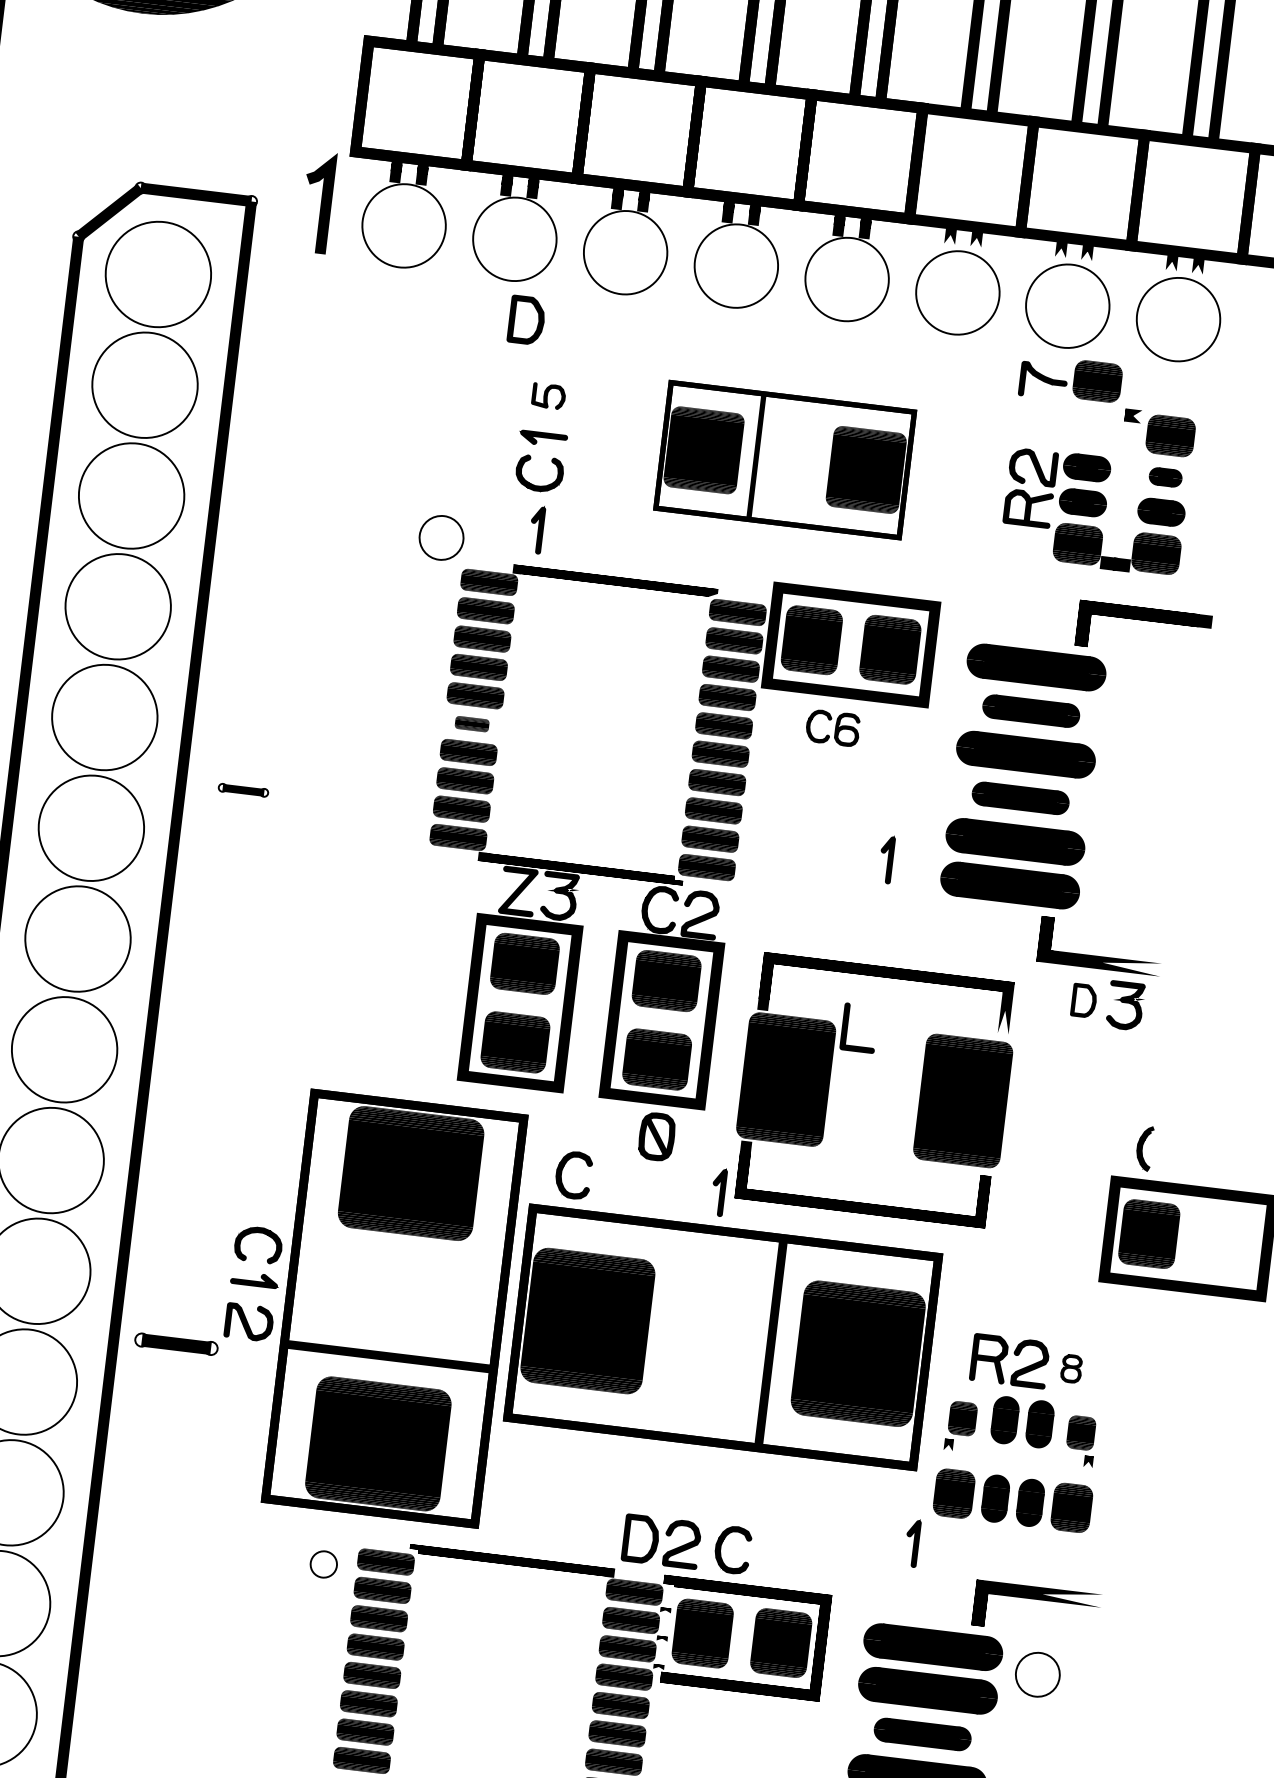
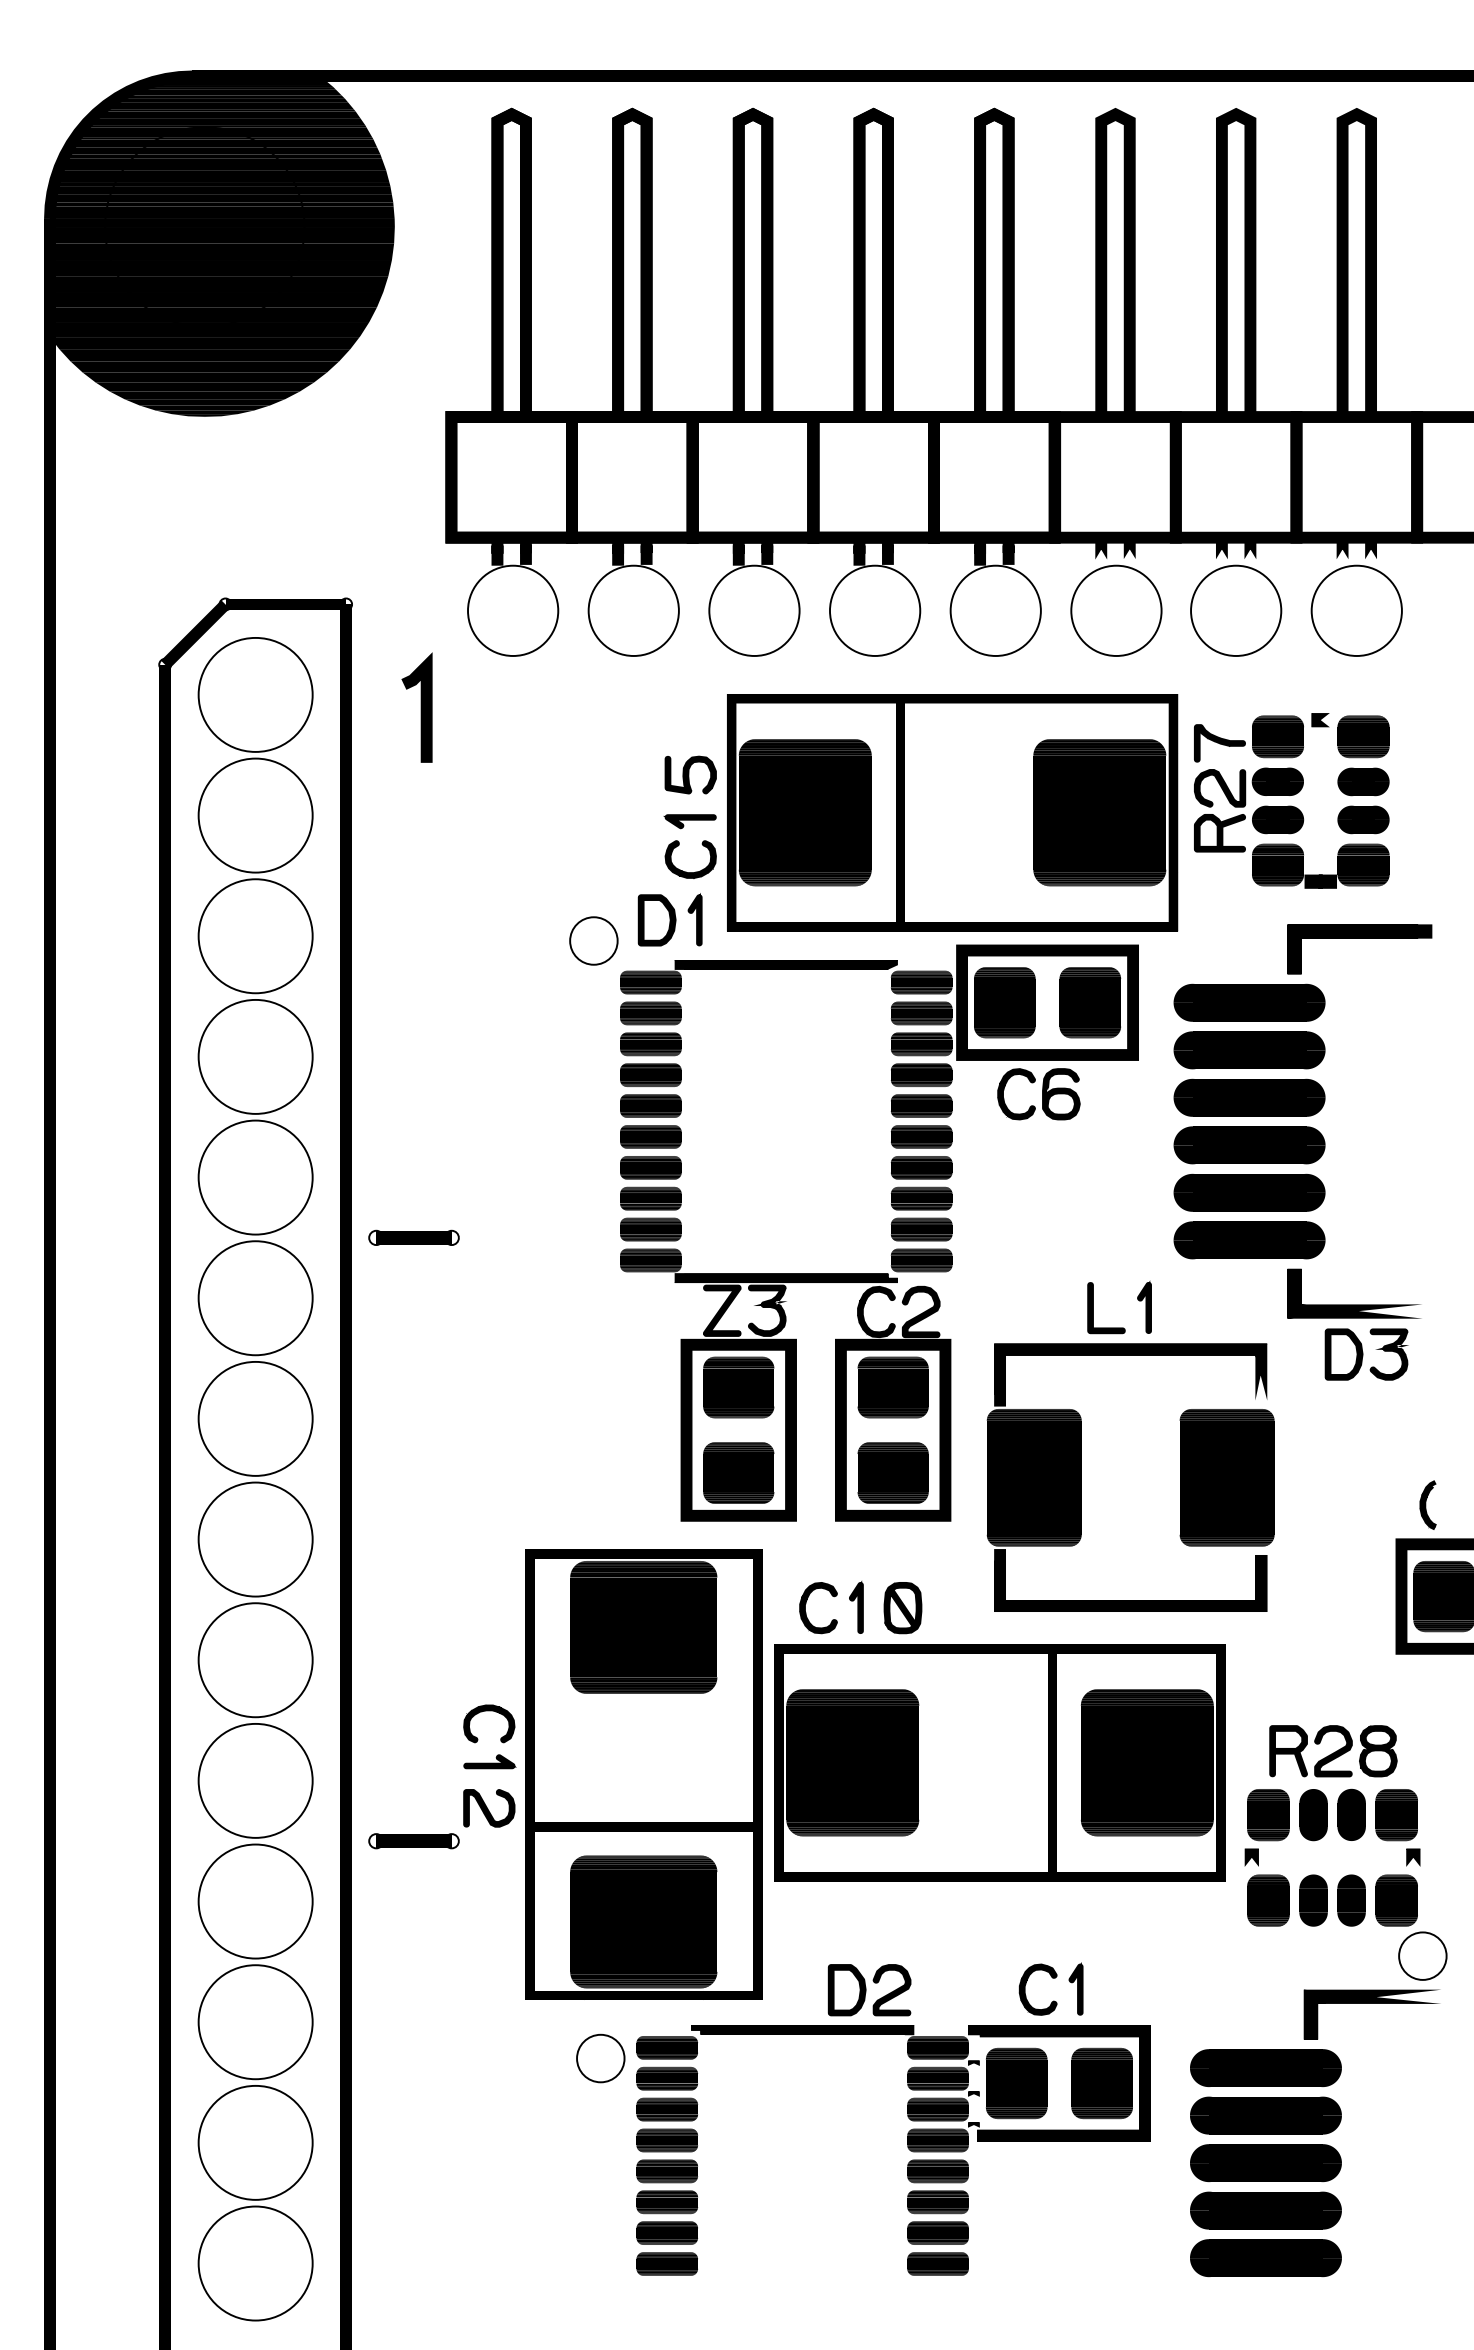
line: (320, 202) -> (420, 707), moved
part: (526, 320) -> (656, 920), moved
part: (1070, 379) -> (1248, 738), moved
part: (548, 395) -> (690, 774), size x1.43
part: (785, 459) -> (952, 812), size x1.67
part: (1165, 477) -> (1363, 781), size x1.43
part: (1031, 711) -> (1249, 1050), size x1.43
part: (471, 723) -> (650, 1136), size x1.67
part: (832, 728) -> (1038, 1094), size x1.43
part: (243, 790) -> (413, 1237), size x1.67
part: (1020, 798) -> (1249, 1145), size x1.43
part: (886, 858) -> (1144, 1306), moved
part: (1083, 1000) -> (1343, 1354), size x1.43
part: (847, 1027) -> (1093, 1308), moved
part: (656, 1137) -> (902, 1608), moved
part: (718, 1192) -> (856, 1607), moved
part: (1071, 1369) -> (1378, 1751), size x1.67
part: (960, 1426) -> (1266, 1827), size x1.43
part: (1080, 1440) -> (1397, 1827), size x1.43
part: (661, 1541) -> (869, 1990), moved
part: (911, 1542) -> (1075, 1988), moved
part: (323, 1564) -> (600, 2058), size x1.67
part: (1037, 1674) -> (1422, 1955), moved
part: (922, 1734) -> (1265, 2163), size x1.43

